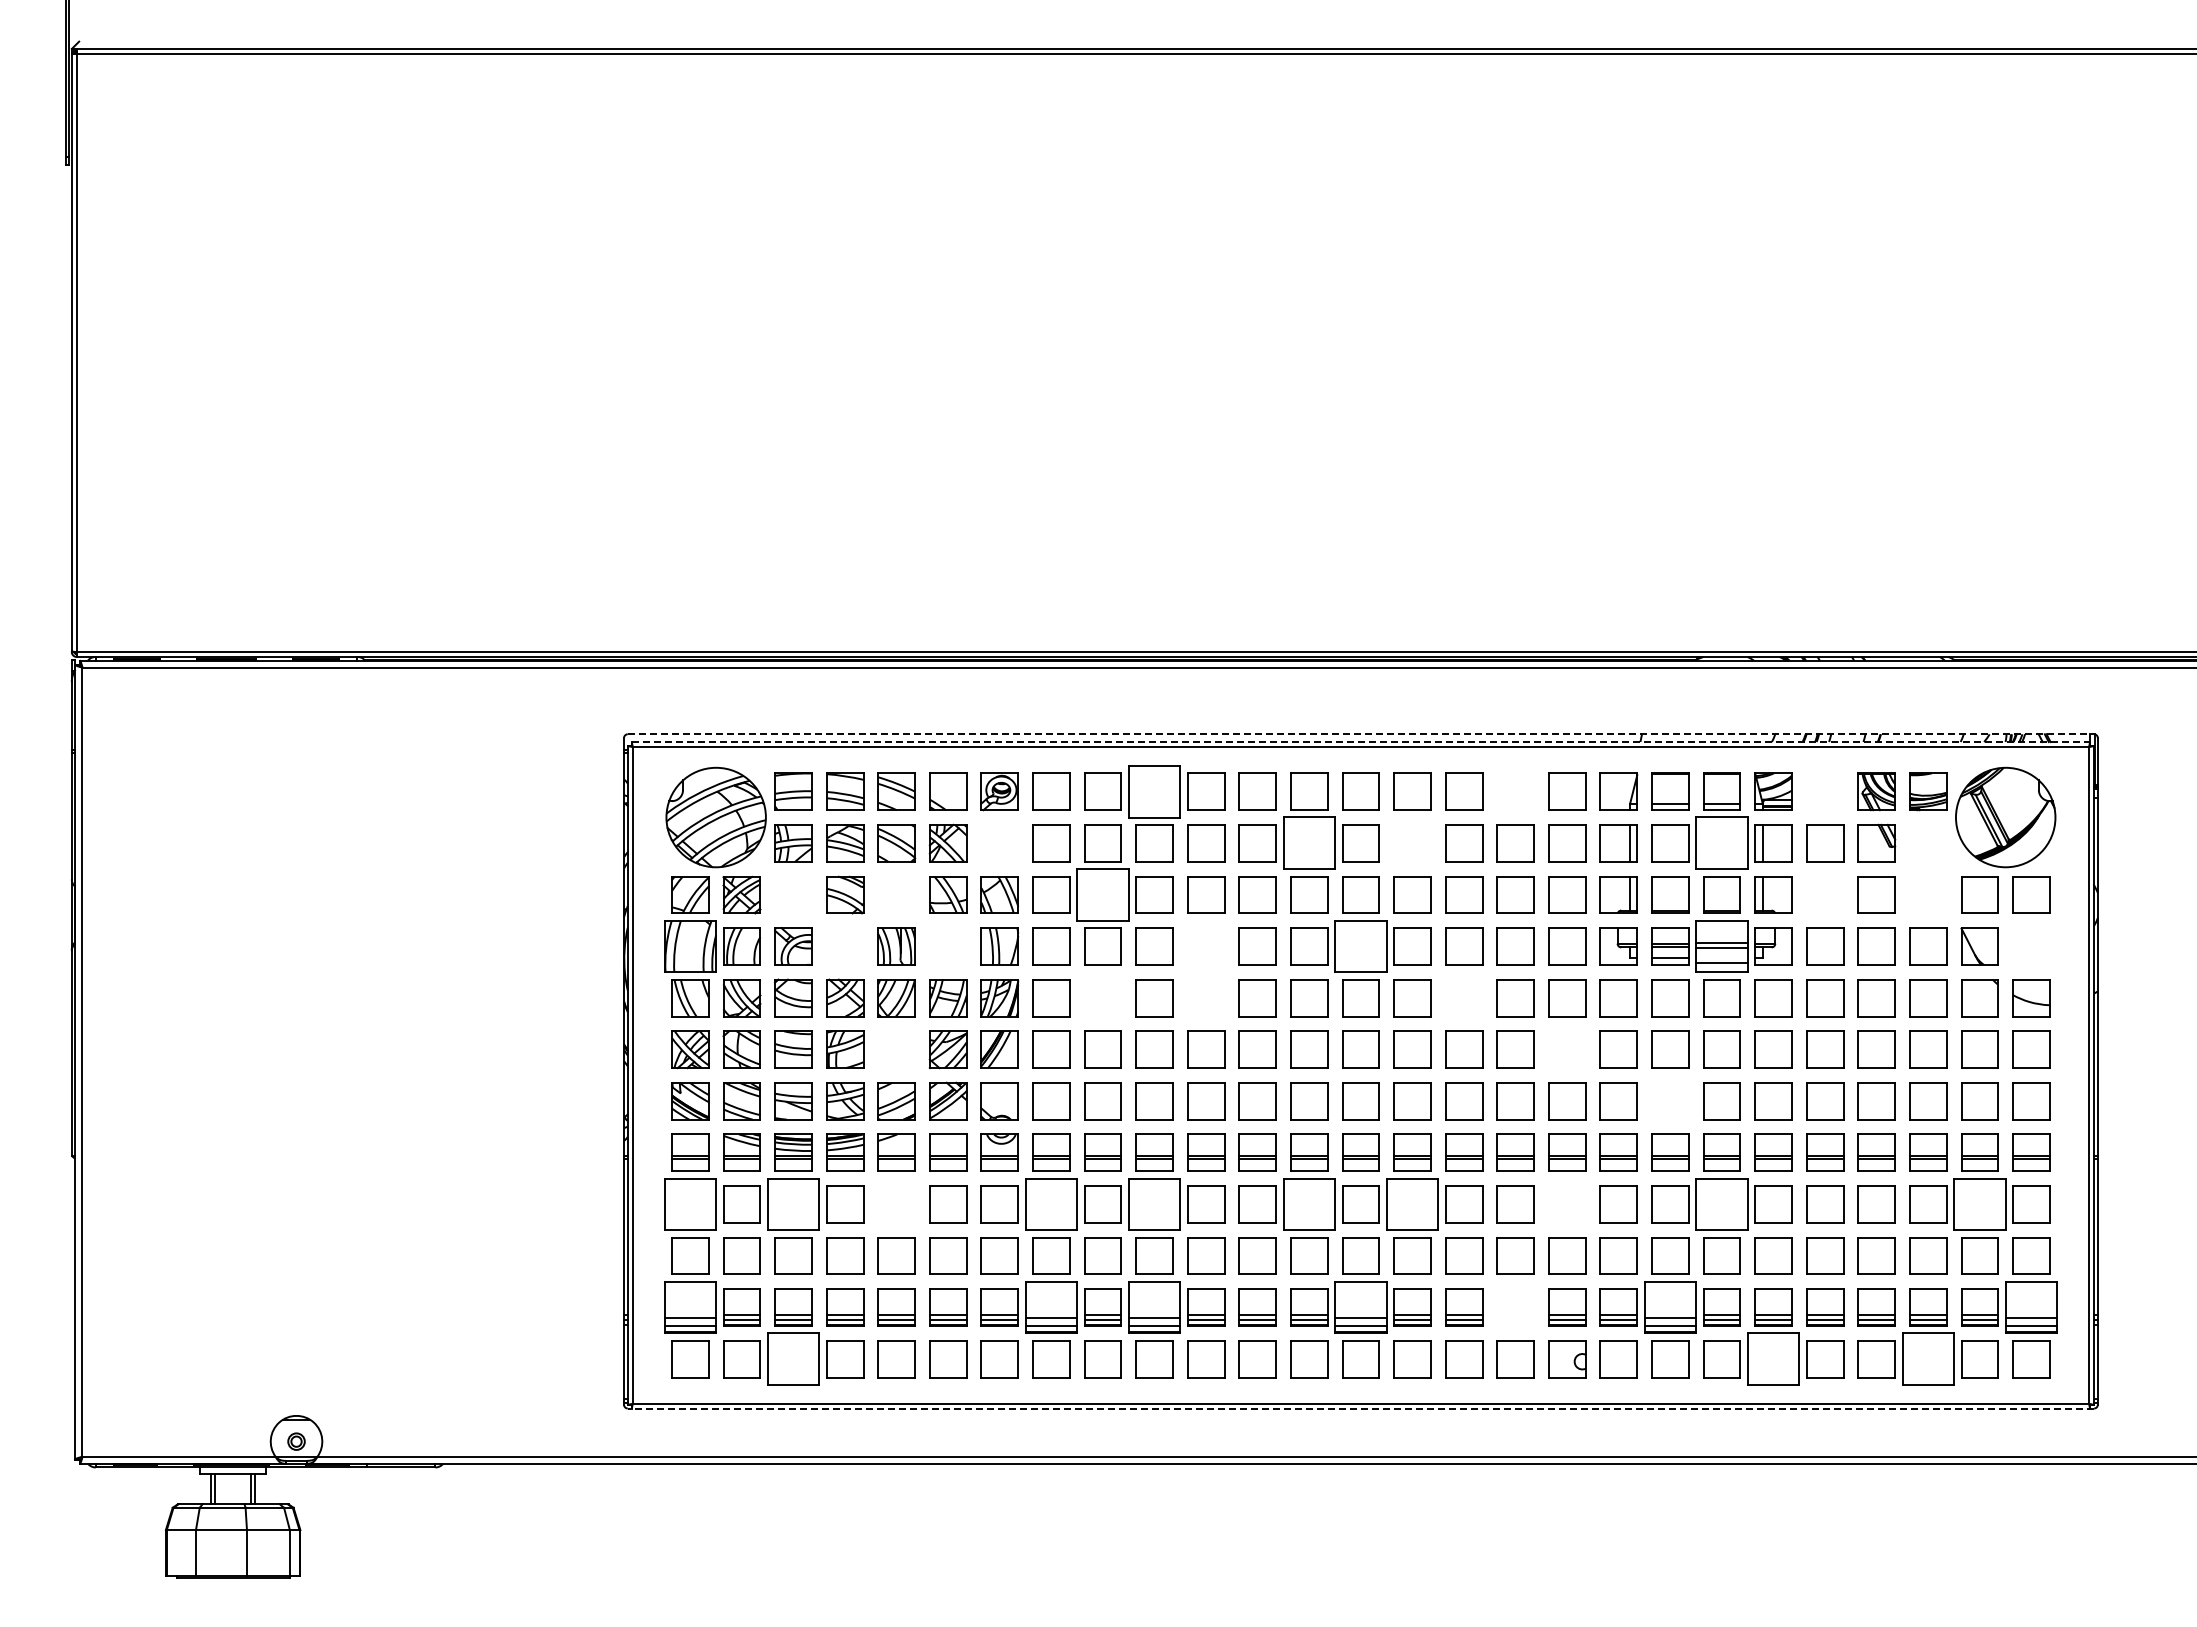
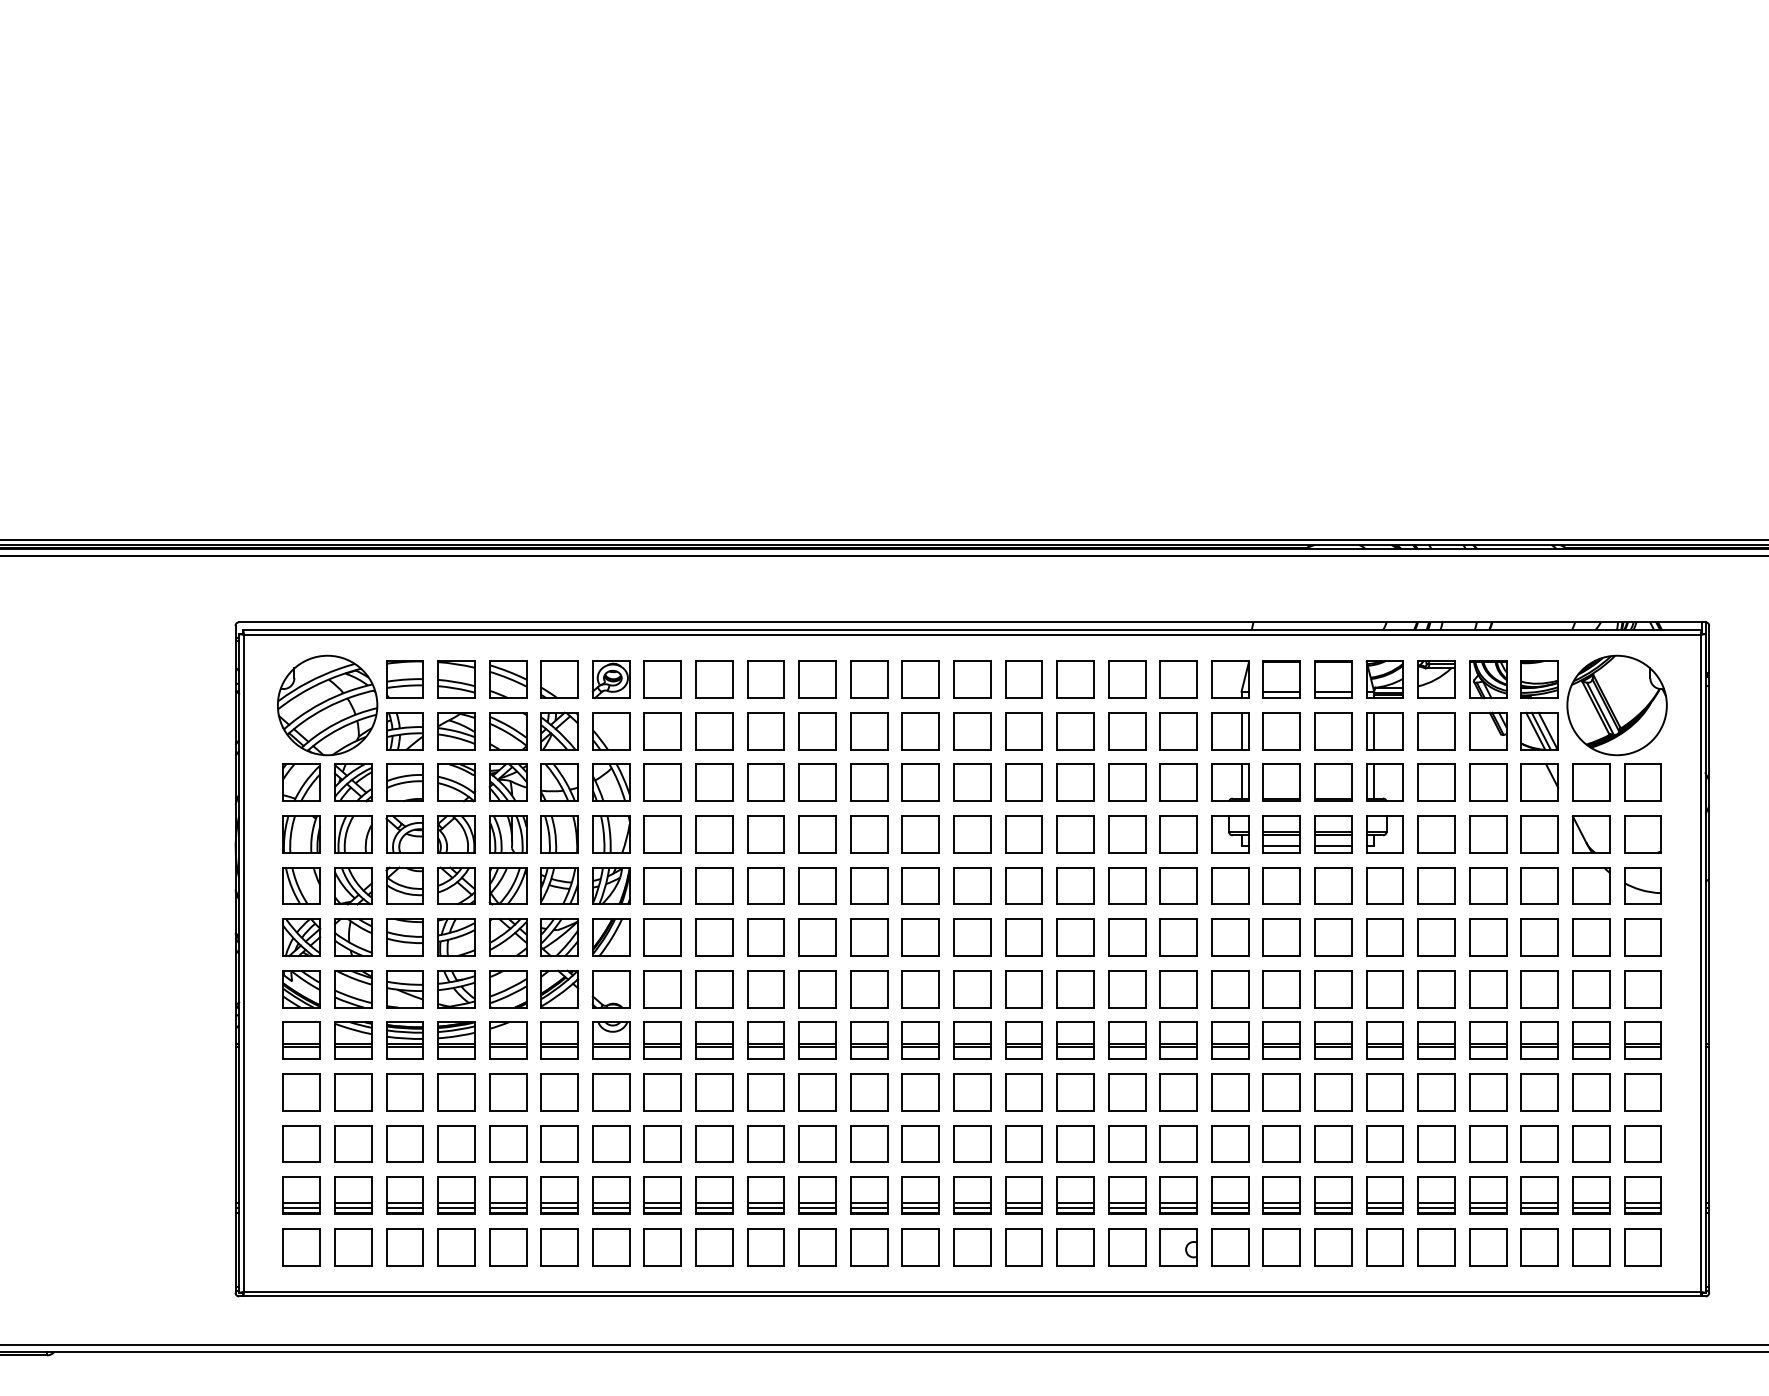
line: (1361, 734) -> (972, 622), dashed -> solid
line: (1361, 742) -> (972, 630), dashed -> solid
part: (1154, 791) -> (765, 679), size x0.71
part: (1515, 791) -> (1126, 679), added
part: (1825, 791) -> (1436, 679), added
part: (1928, 842) -> (1539, 730), added
part: (999, 843) -> (610, 731), added
part: (1309, 843) -> (920, 731), size x0.71
part: (1412, 843) -> (1023, 731), added
part: (1721, 843) -> (1332, 731), size x0.71
part: (896, 894) -> (507, 782), added
part: (1102, 894) -> (713, 782), size x0.71
part: (1825, 894) -> (1436, 782), added
part: (1928, 894) -> (1539, 782), added
part: (793, 895) -> (404, 783), added
part: (690, 946) -> (301, 834), size x0.71
part: (845, 946) -> (456, 834), added
part: (948, 946) -> (559, 834), added
part: (1206, 946) -> (817, 834), added
part: (1360, 946) -> (971, 834), size x0.71
part: (1721, 946) -> (1332, 834), size x0.71
part: (2031, 946) -> (1642, 834), added
part: (1102, 998) -> (713, 886), added
part: (1206, 998) -> (817, 886), added
part: (1464, 998) -> (1075, 886), added
part: (896, 1049) -> (507, 937), added
part: (1567, 1049) -> (1178, 937), added
part: (1670, 1101) -> (1281, 989), added
part: (690, 1204) -> (301, 1092), size x0.71
part: (793, 1204) -> (404, 1092), size x0.71
part: (896, 1204) -> (507, 1092), added
part: (1051, 1204) -> (662, 1092), size x0.71
part: (1154, 1204) -> (765, 1092), size x0.71
part: (1309, 1204) -> (920, 1092), size x0.71
part: (1412, 1204) -> (1023, 1092), size x0.71
part: (1567, 1204) -> (1178, 1092), added
part: (1721, 1204) -> (1332, 1092), size x0.71
part: (1979, 1204) -> (1590, 1092), size x0.71
part: (690, 1307) -> (301, 1195), size x0.71
part: (1051, 1307) -> (662, 1195), size x0.71
part: (1154, 1307) -> (765, 1195), size x0.71
part: (1360, 1307) -> (971, 1195), size x0.71
part: (1515, 1307) -> (1126, 1195), added
part: (1670, 1307) -> (1281, 1195), size x0.71
part: (2031, 1307) -> (1642, 1195), size x0.71
part: (793, 1359) -> (404, 1247), size x0.71
part: (1773, 1359) -> (1384, 1247), size x0.71
part: (1928, 1359) -> (1539, 1247), size x0.71
line: (1360, 1408) -> (971, 1296), dashed -> solid

